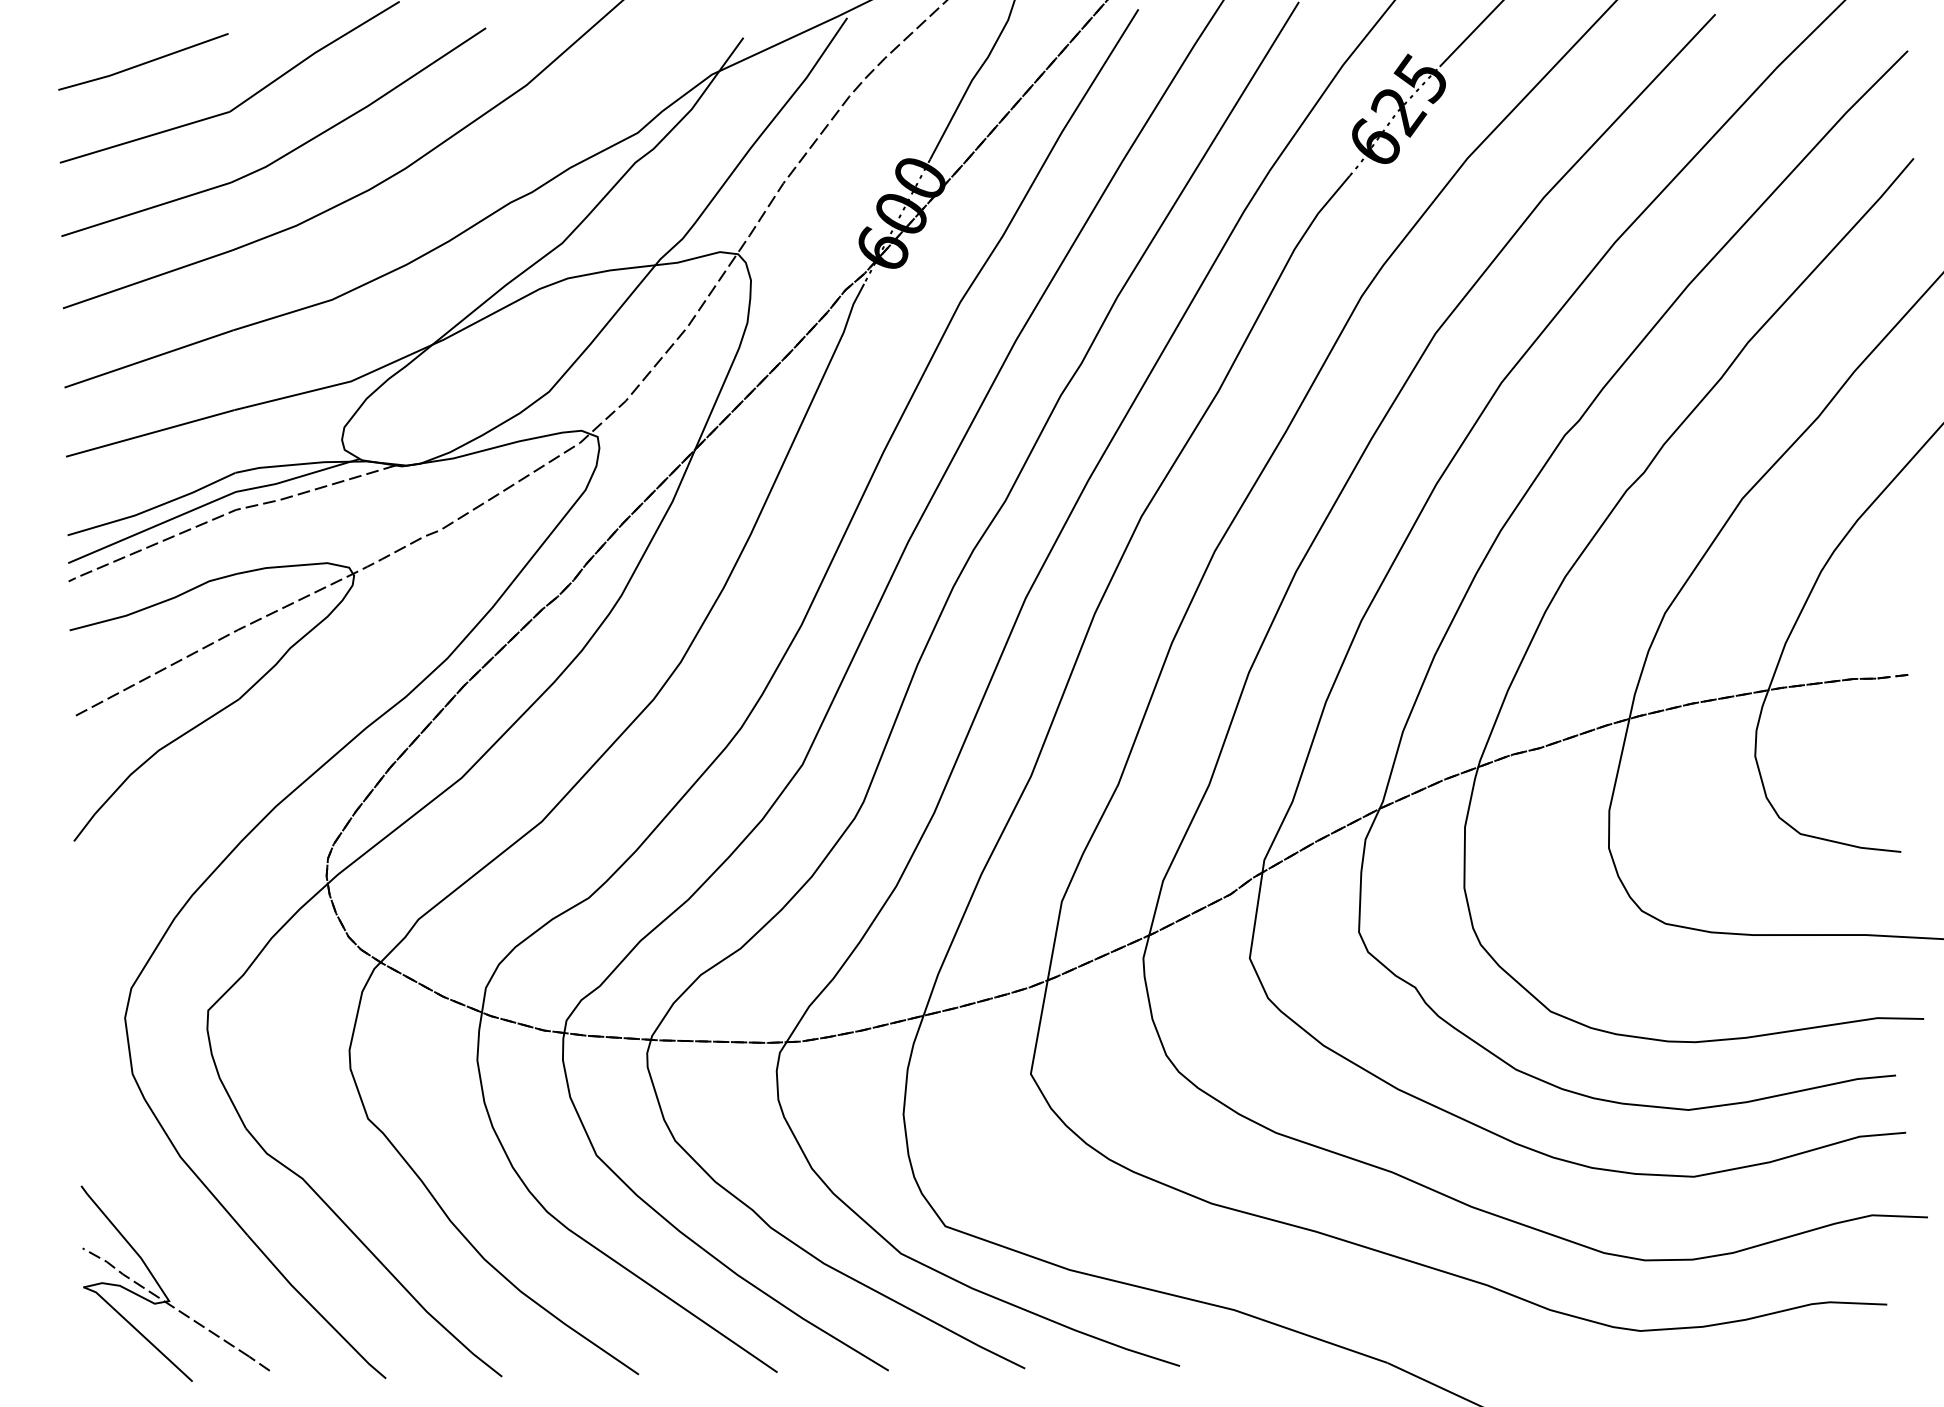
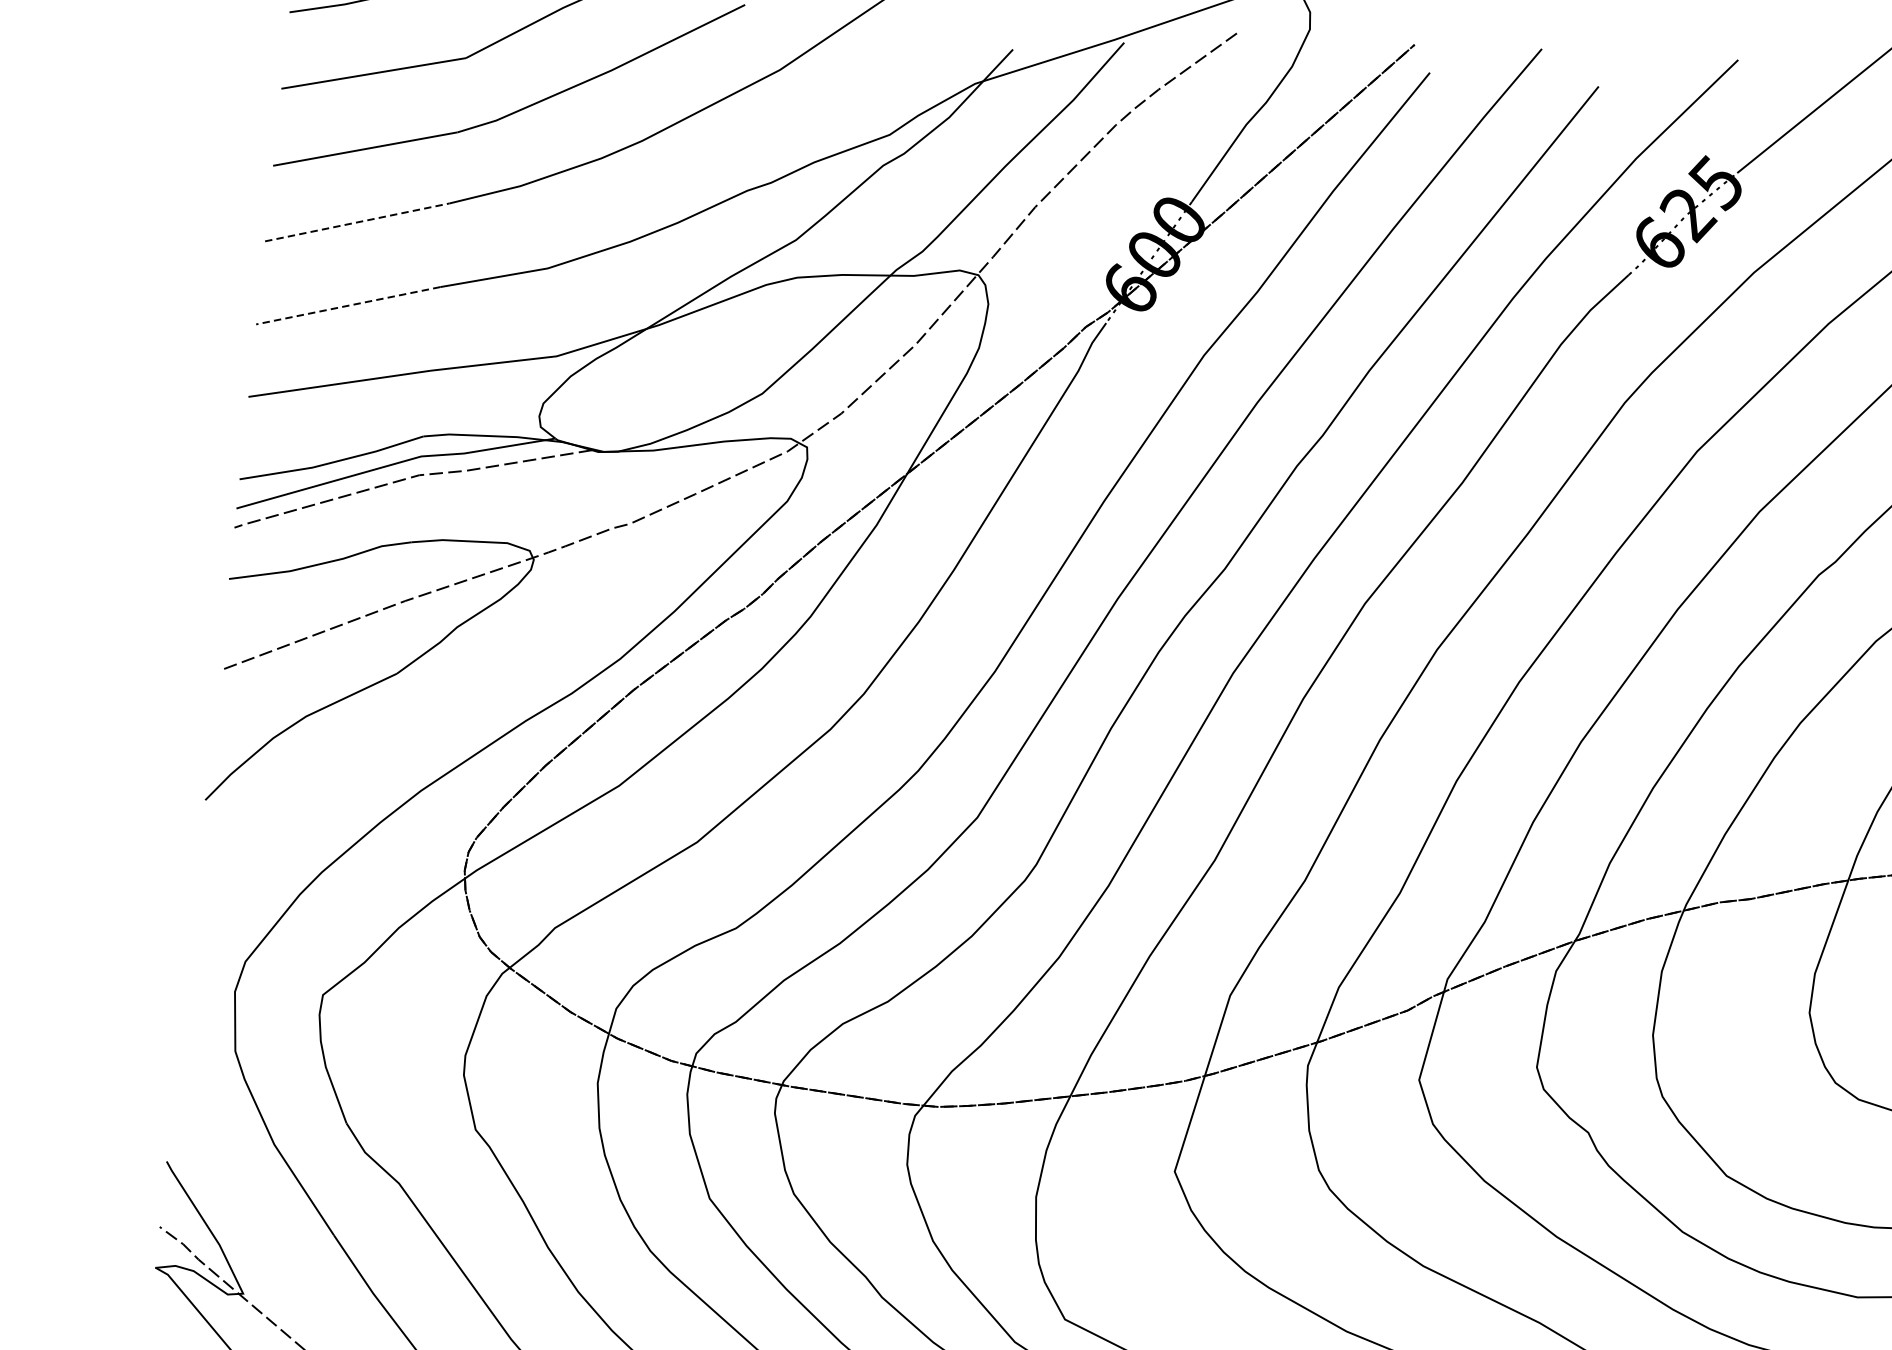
line: (147, 279) -> (357, 222), solid -> dashed
line: (148, 359) -> (347, 306), solid -> dashed

